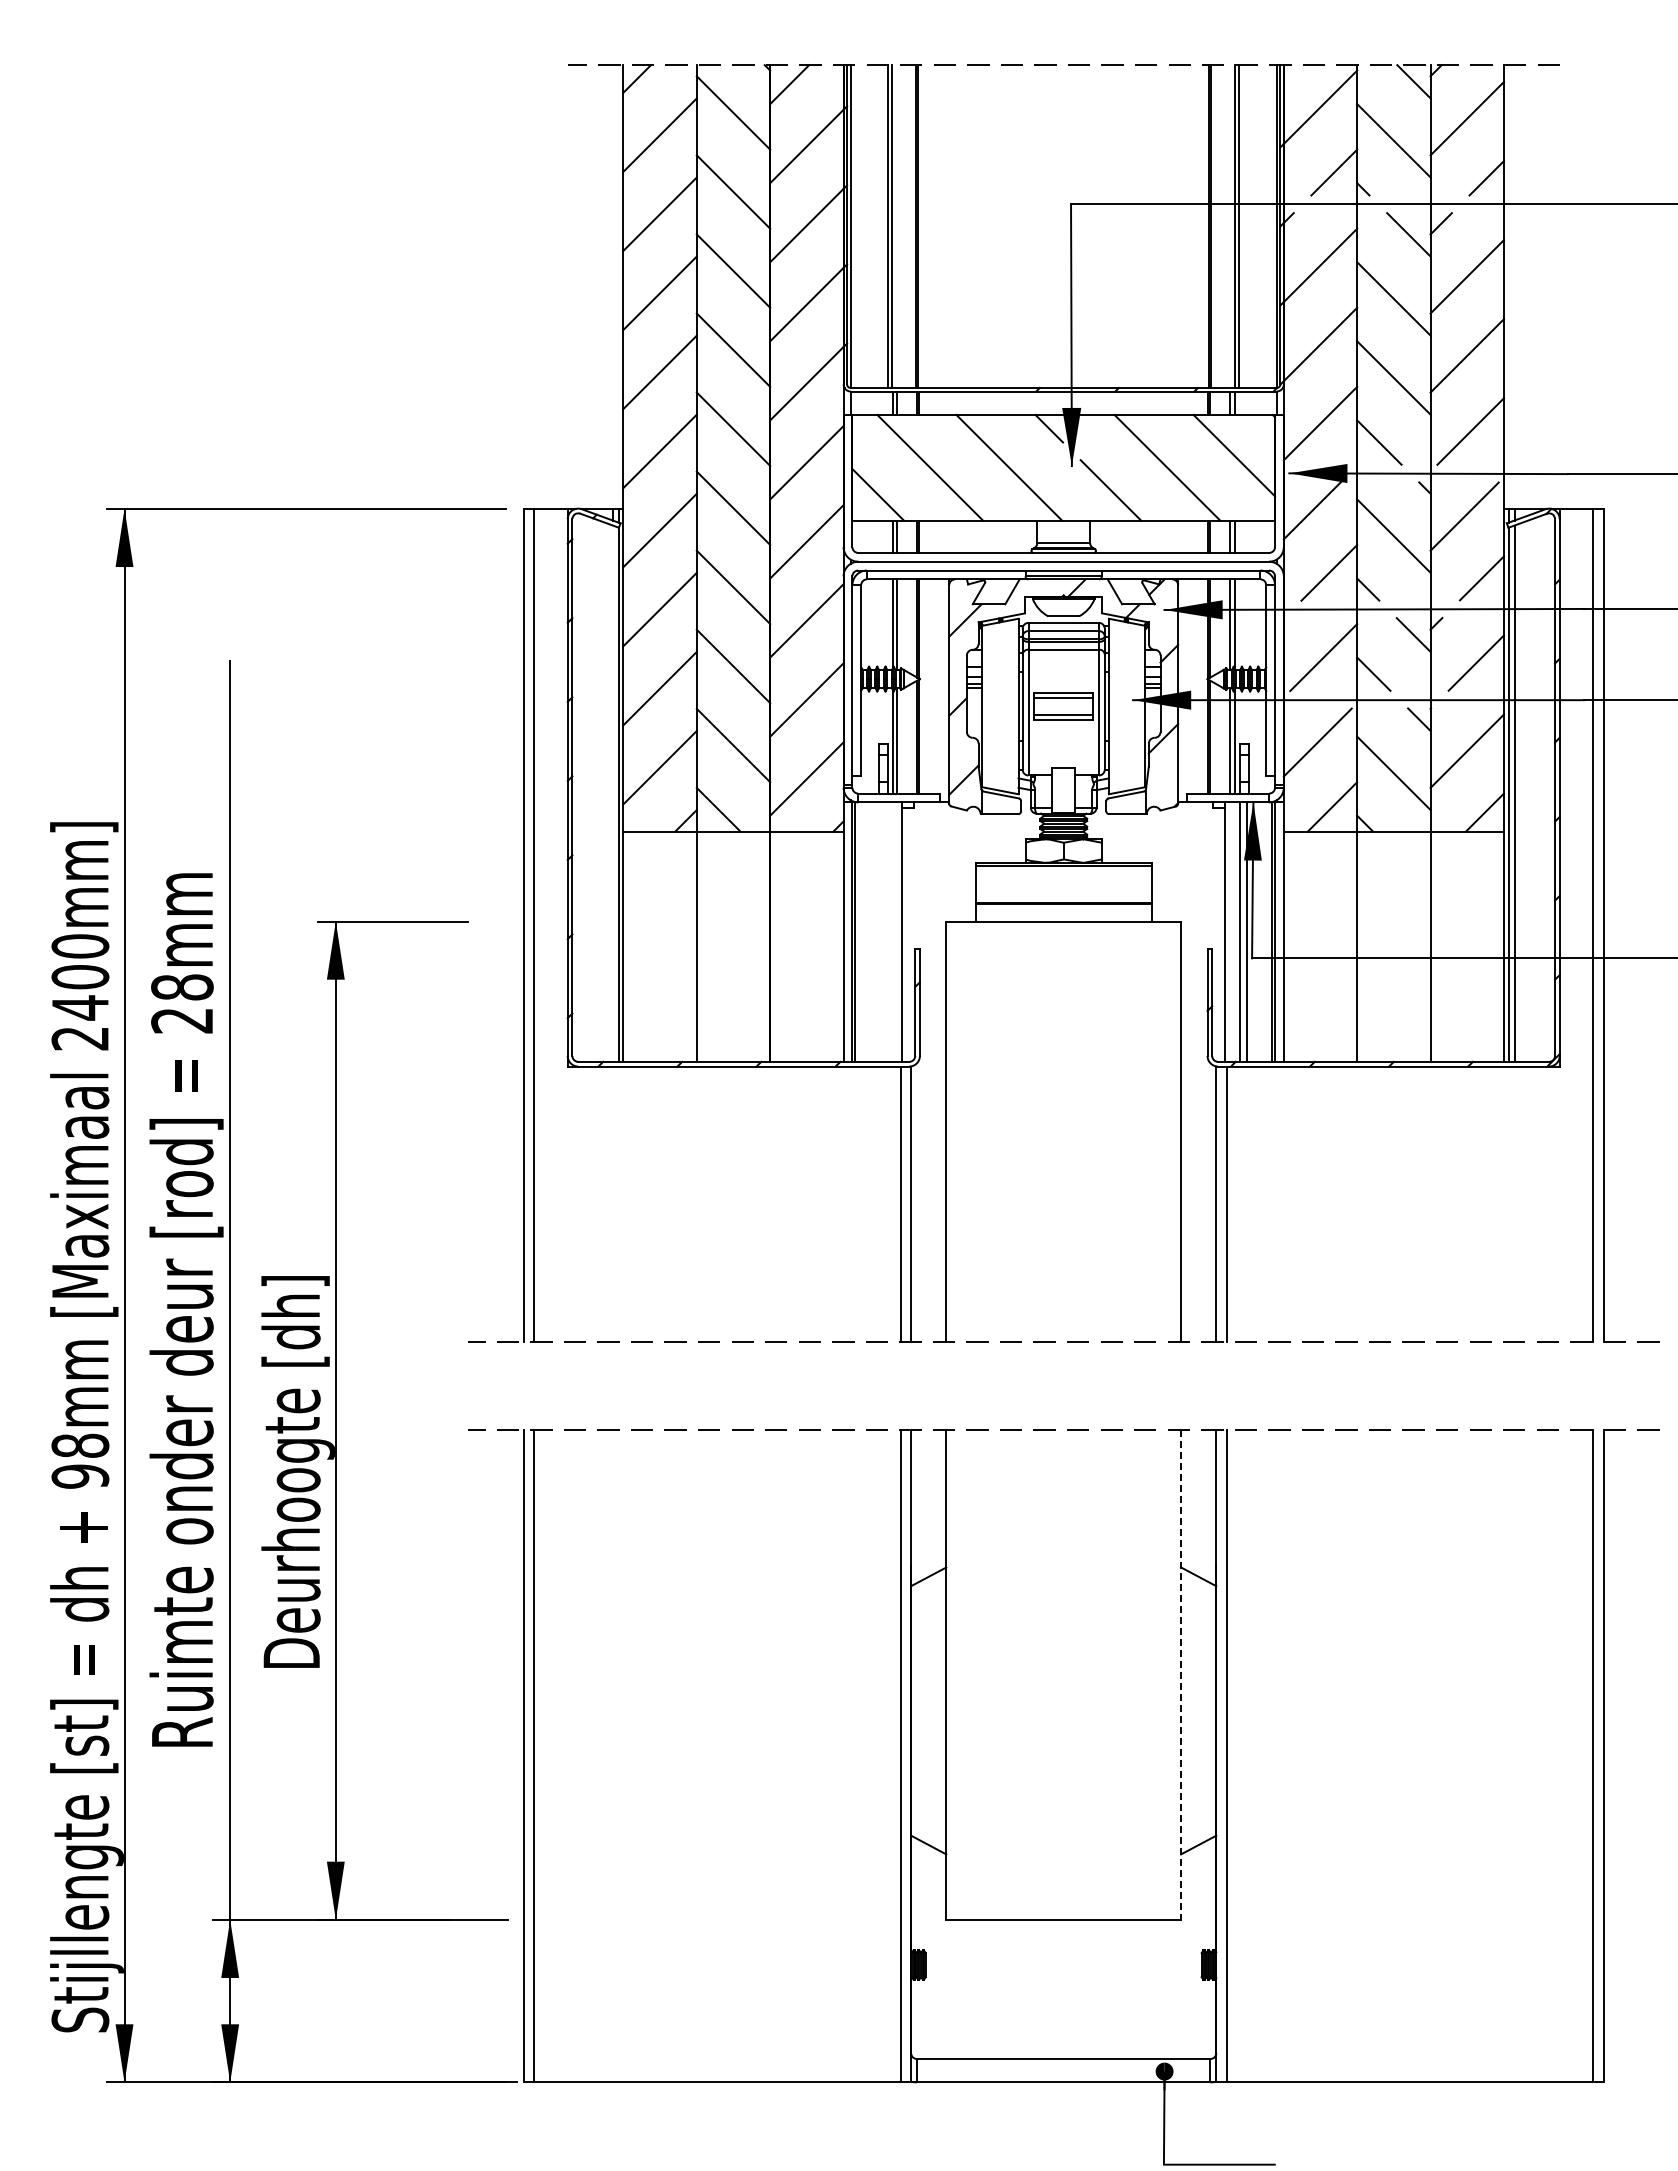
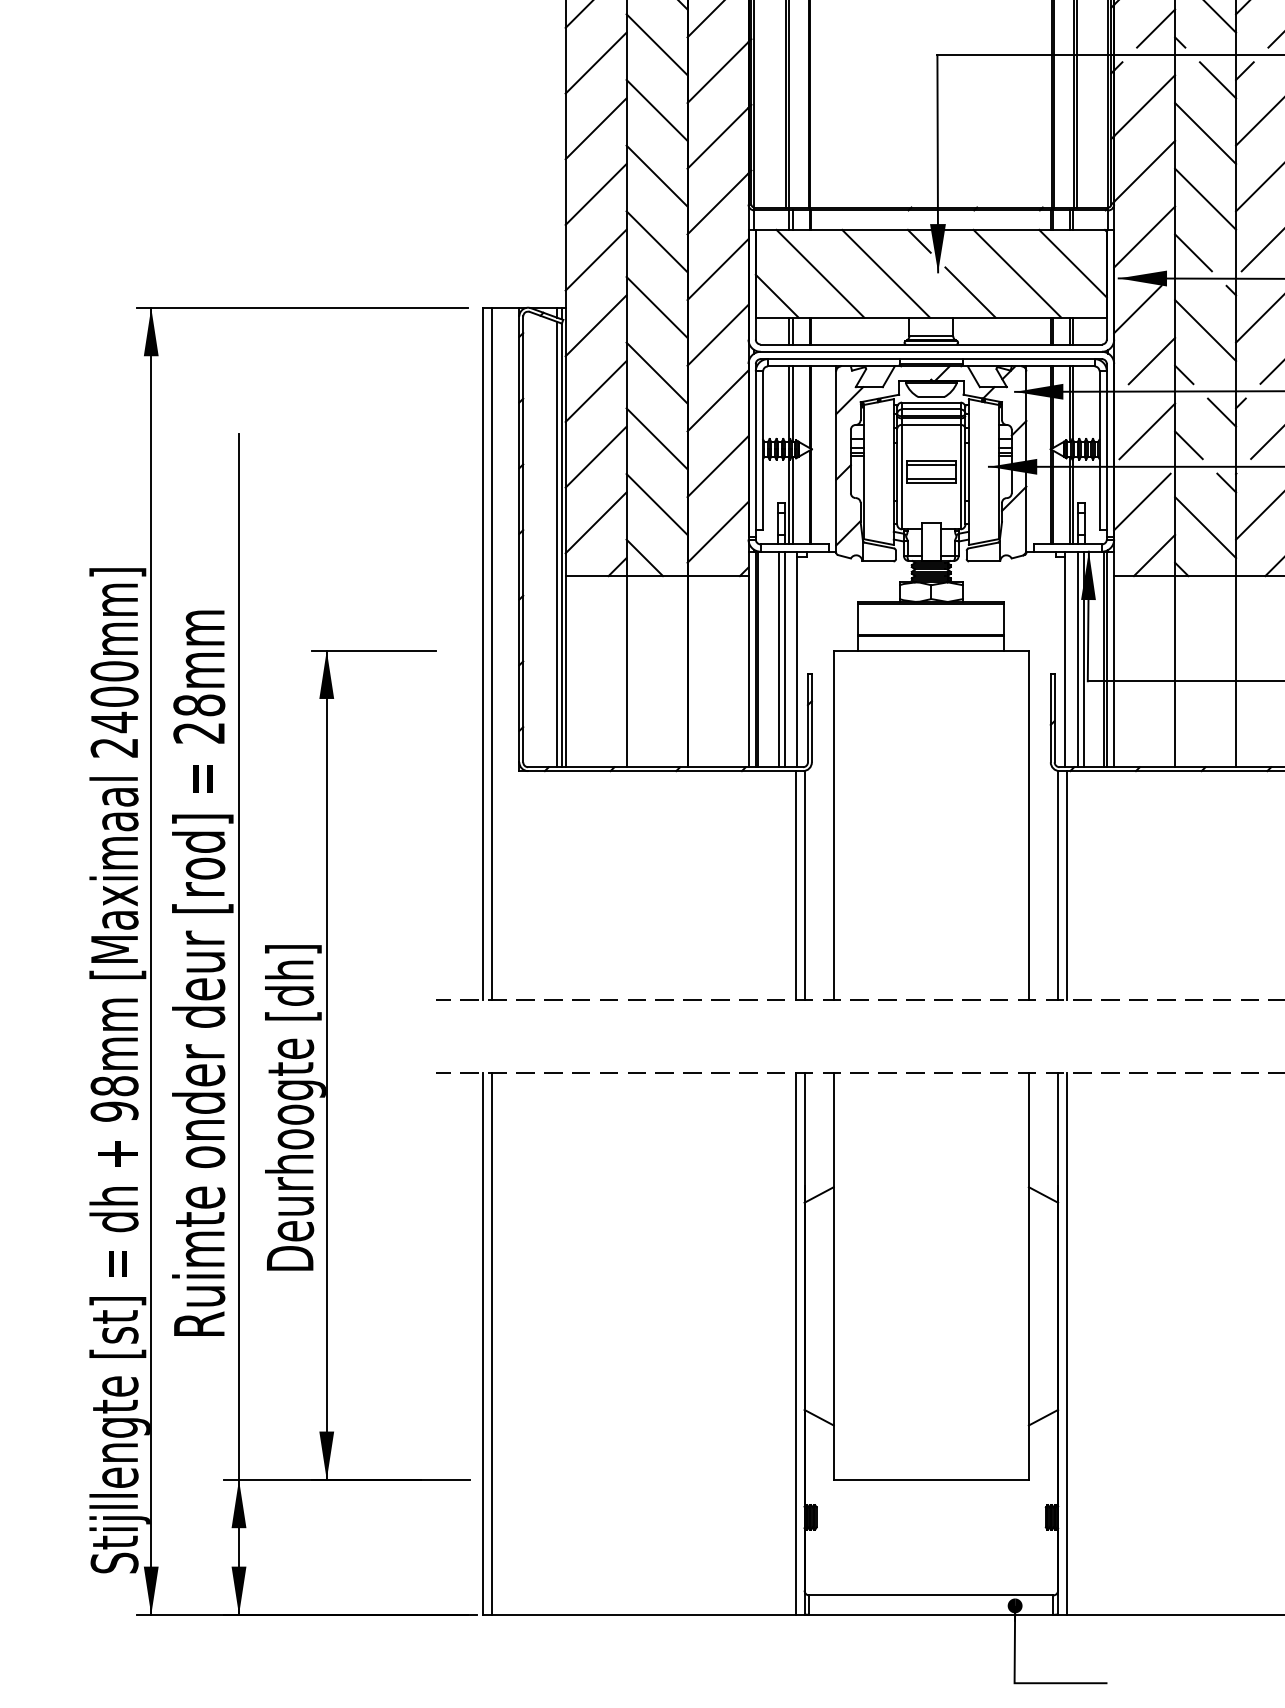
line: (612, 793) -> (556, 544), added
line: (880, 931) -> (779, 658), added
line: (887, 931) -> (784, 658), added
line: (1181, 1675) -> (1029, 1276), dashed -> solid

